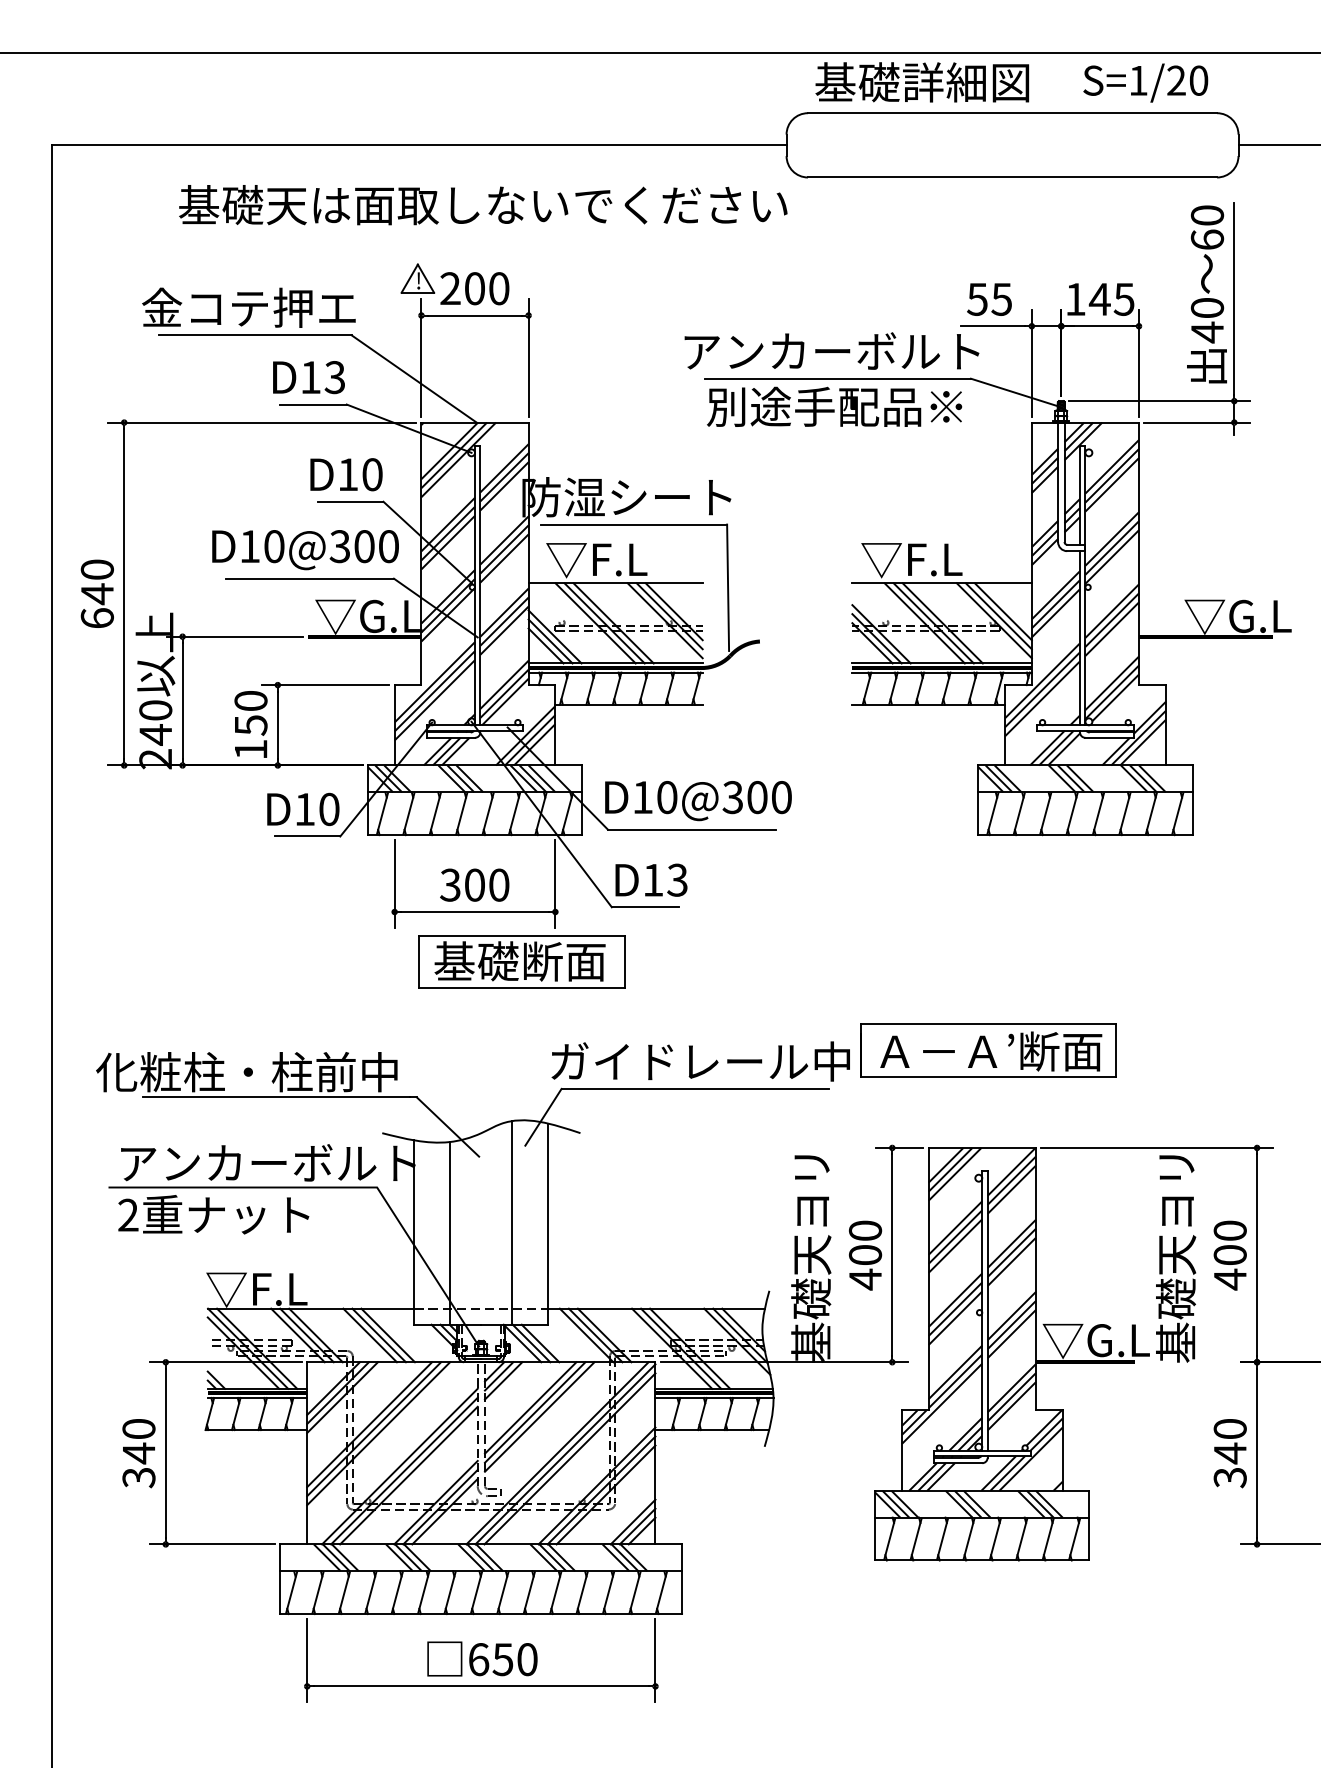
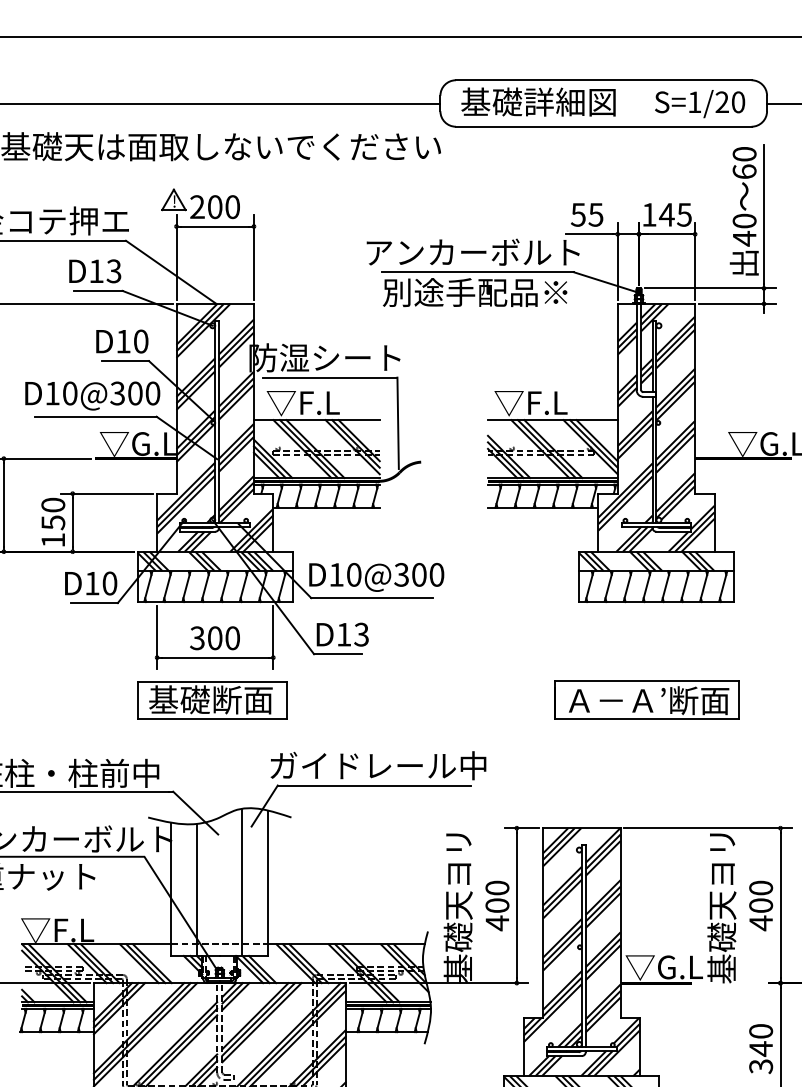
text: (922, 82) -> (538, 102), moved
text: (1145, 82) -> (699, 103), moved
part: (521, 961) -> (211, 699), moved
part: (988, 1050) -> (647, 699), moved

